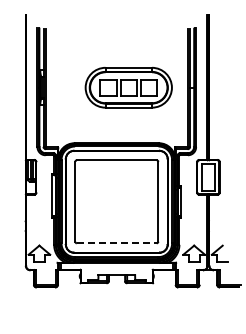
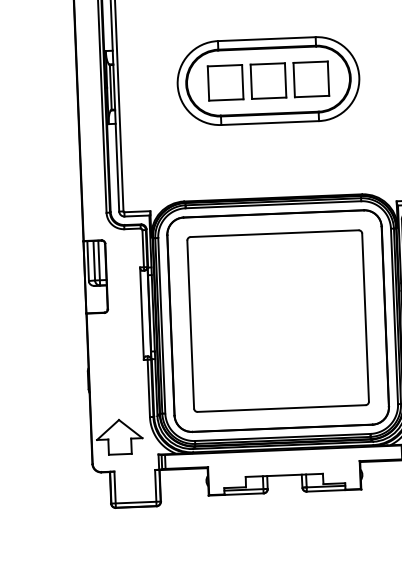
part: (128, 87) -> (267, 80), moved
line: (116, 243) -> (281, 408), dashed -> solid

